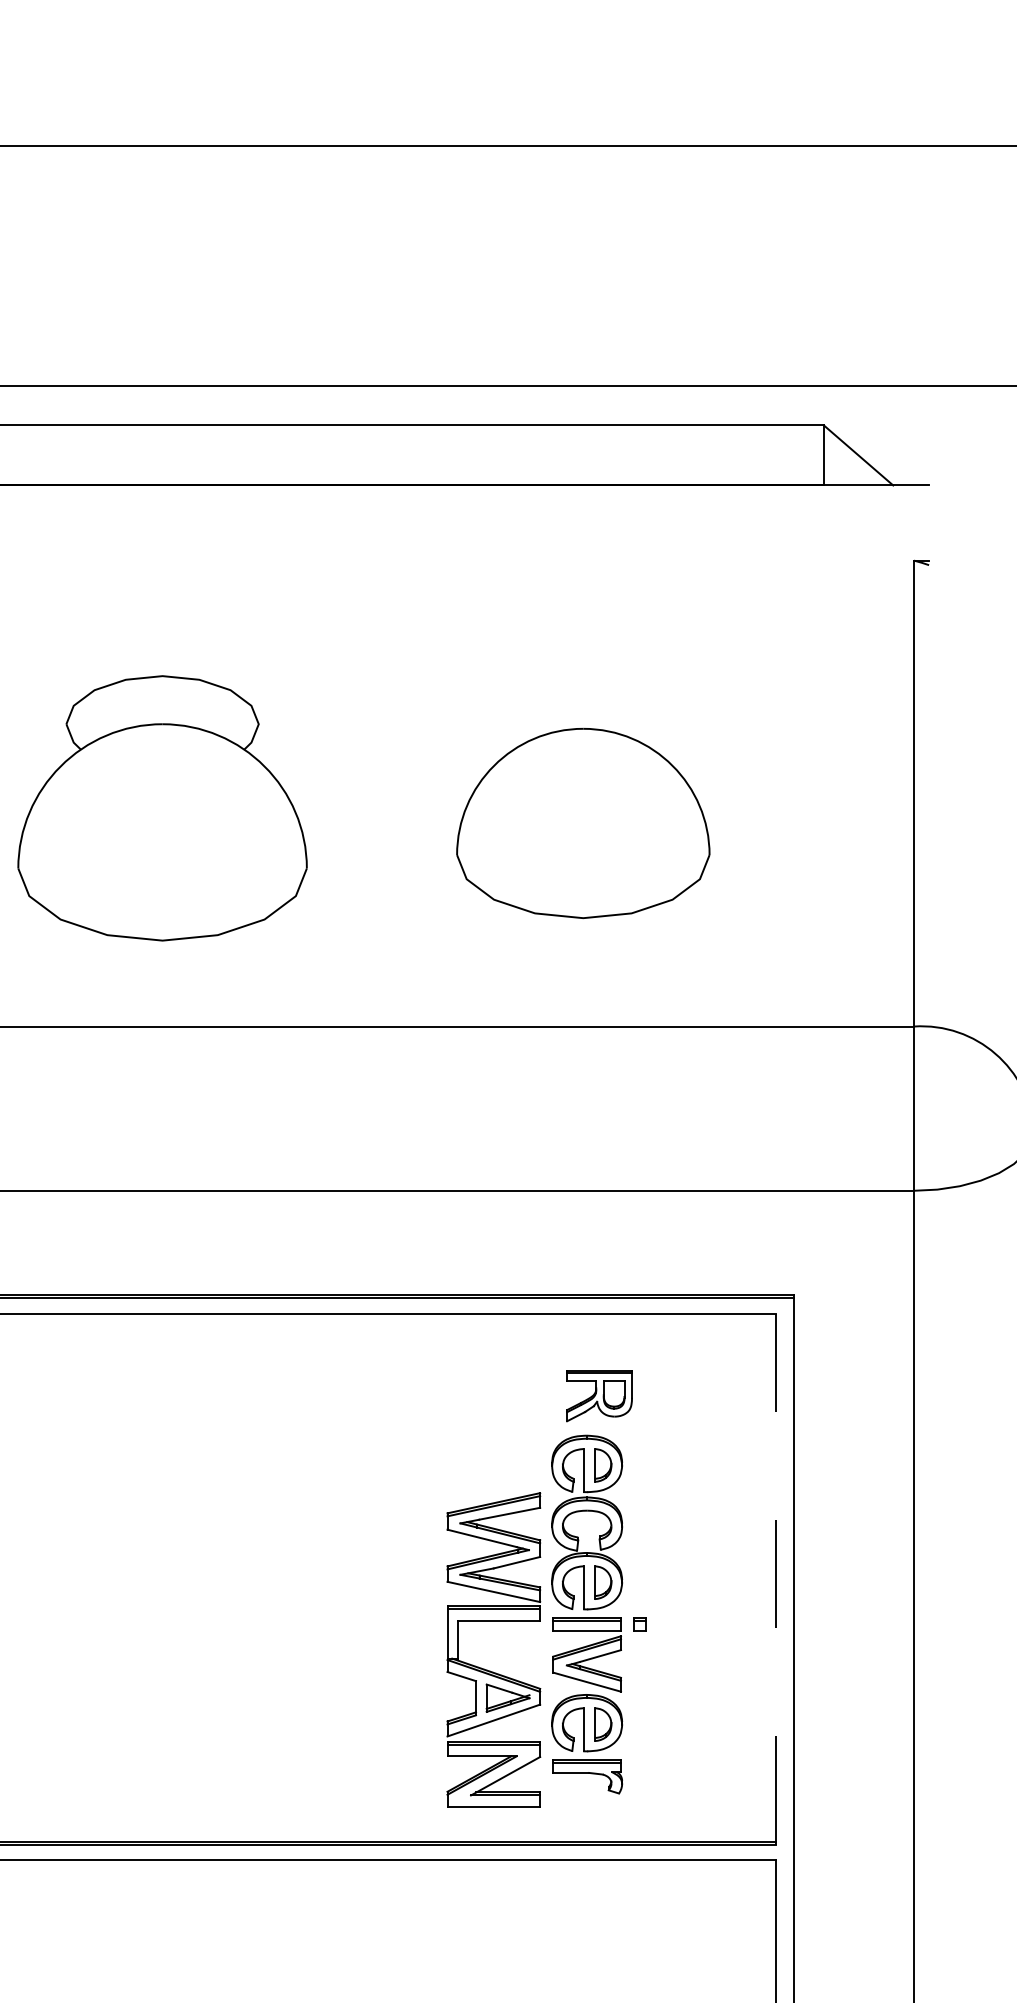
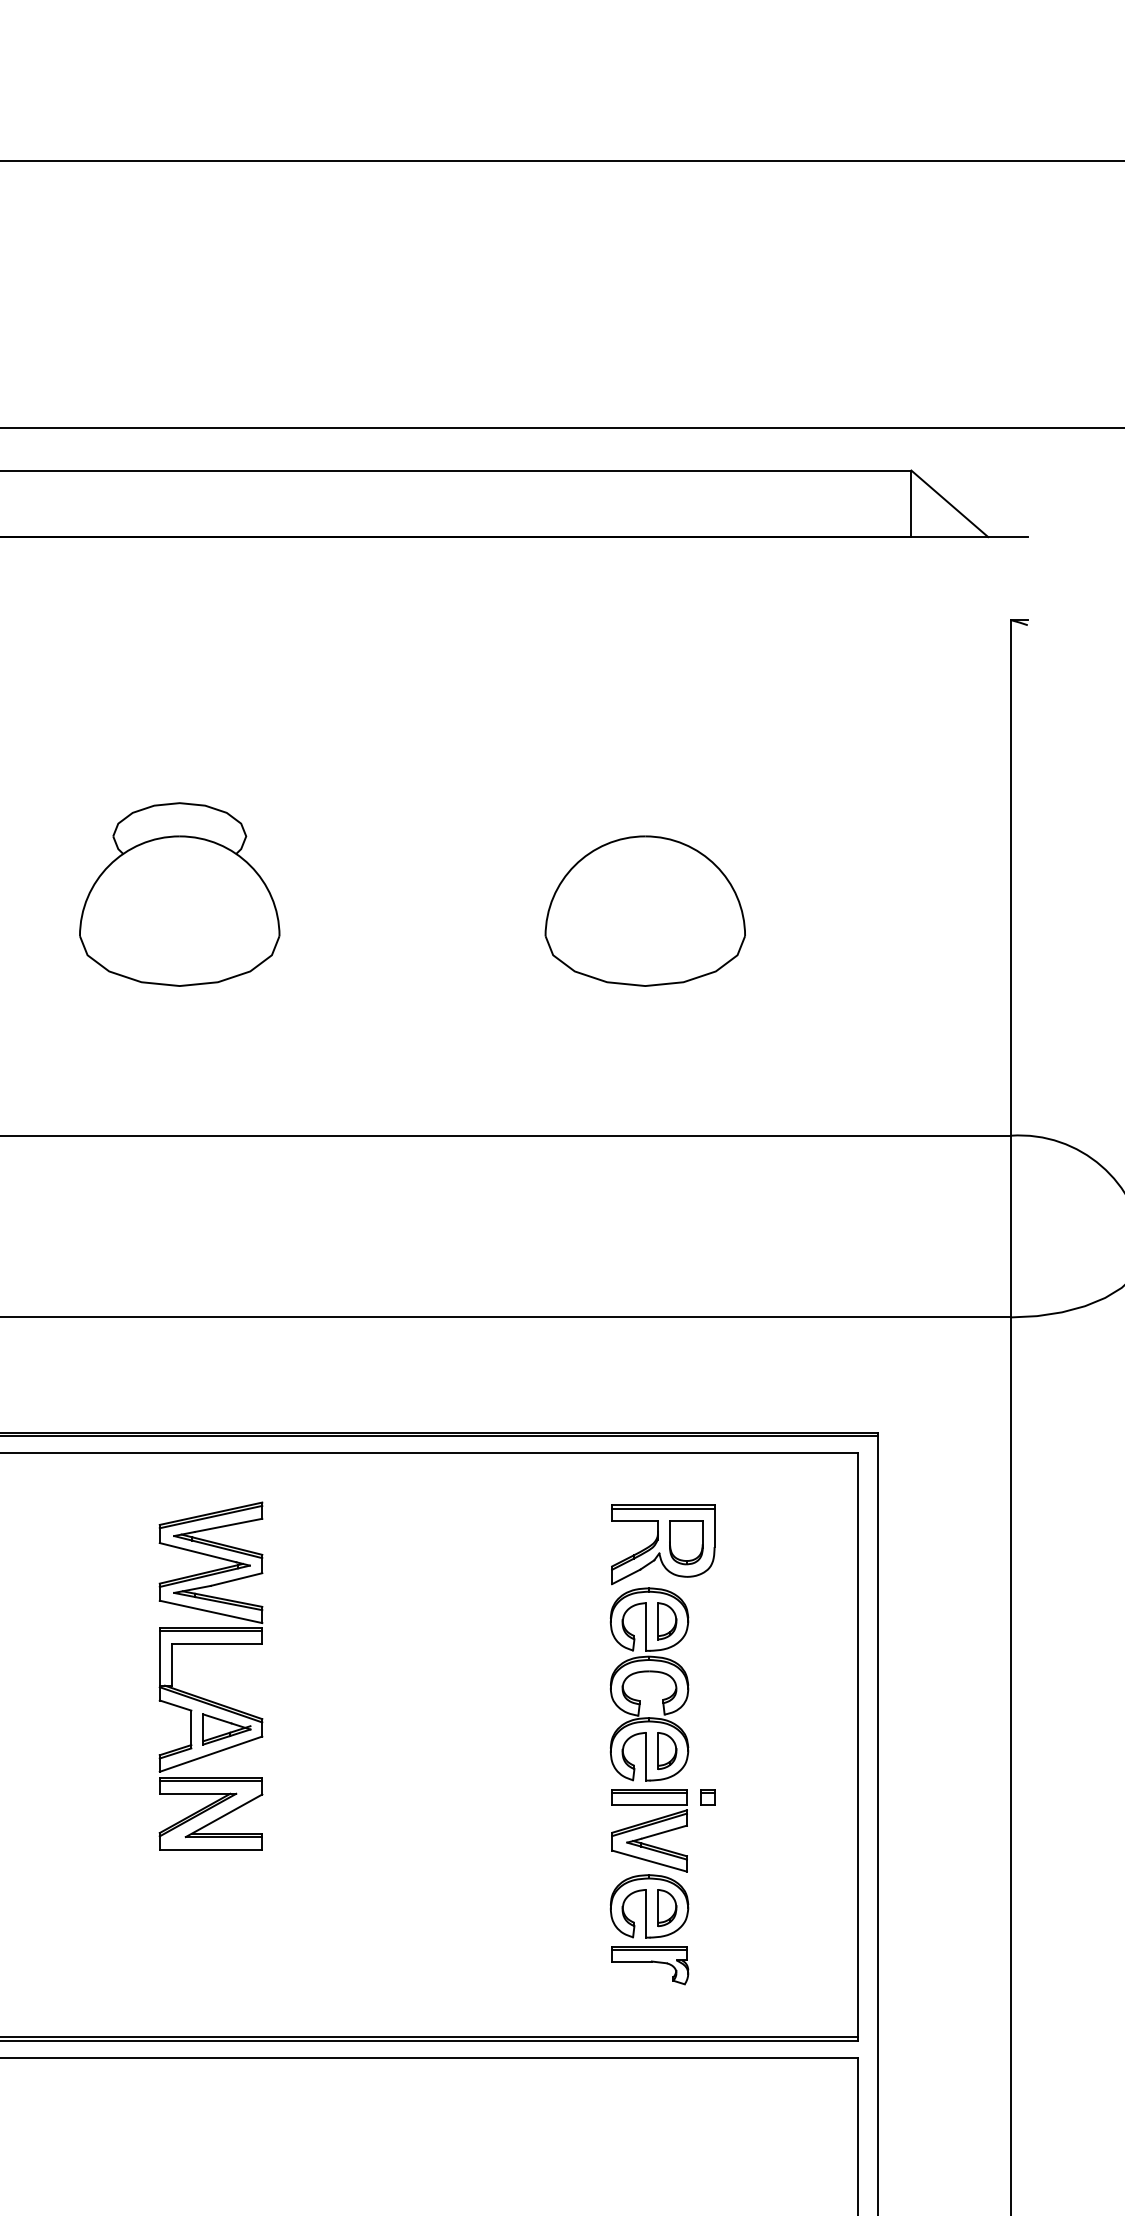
part: (162, 808) -> (179, 894), size x0.62
part: (583, 823) -> (645, 911), size x0.71
part: (599, 1396) -> (663, 1545), size x1.43
line: (775, 1579) -> (857, 1747), dashed -> solid
part: (487, 1669) -> (204, 1697), moved

